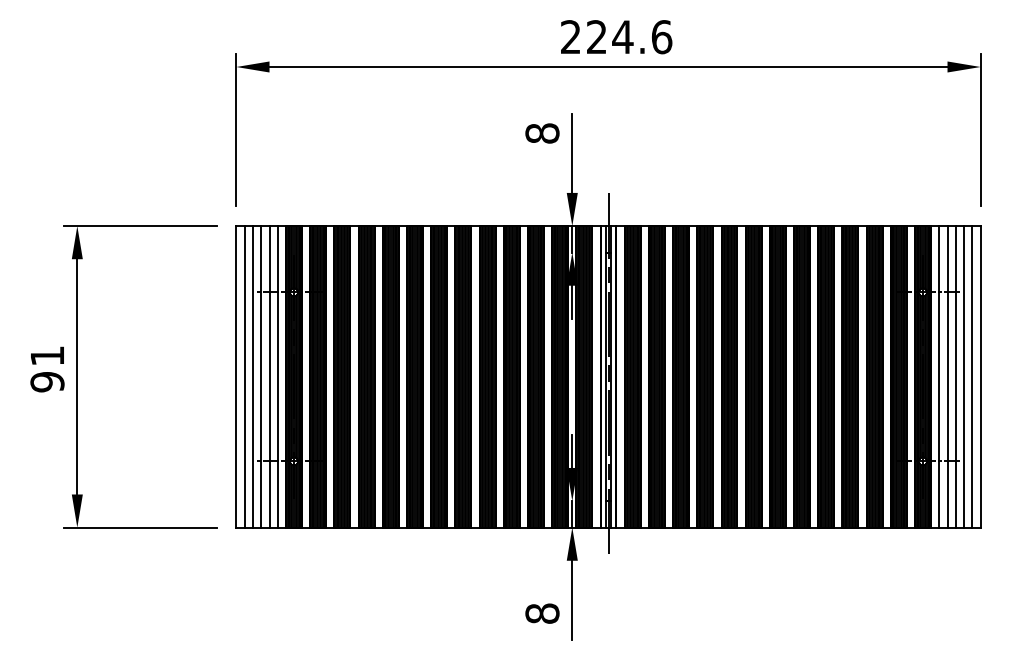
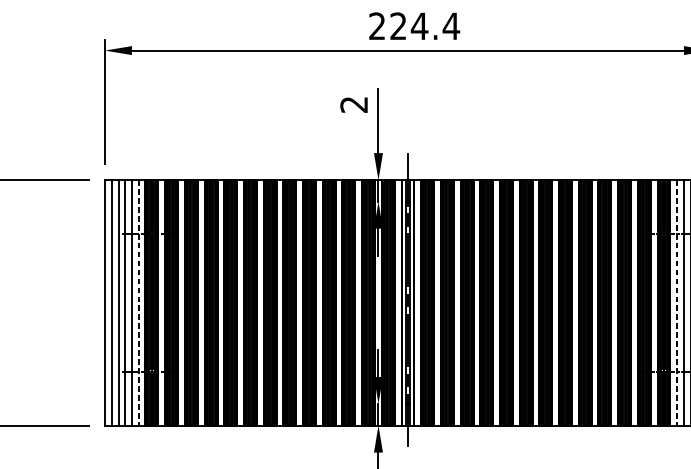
text: (661, 37) -> (451, 26), 224.6 -> 224.4
text: (542, 133) -> (354, 104), 8 -> 2
line: (277, 376) -> (138, 302), solid -> dashed
line: (939, 376) -> (677, 302), solid -> dashed

